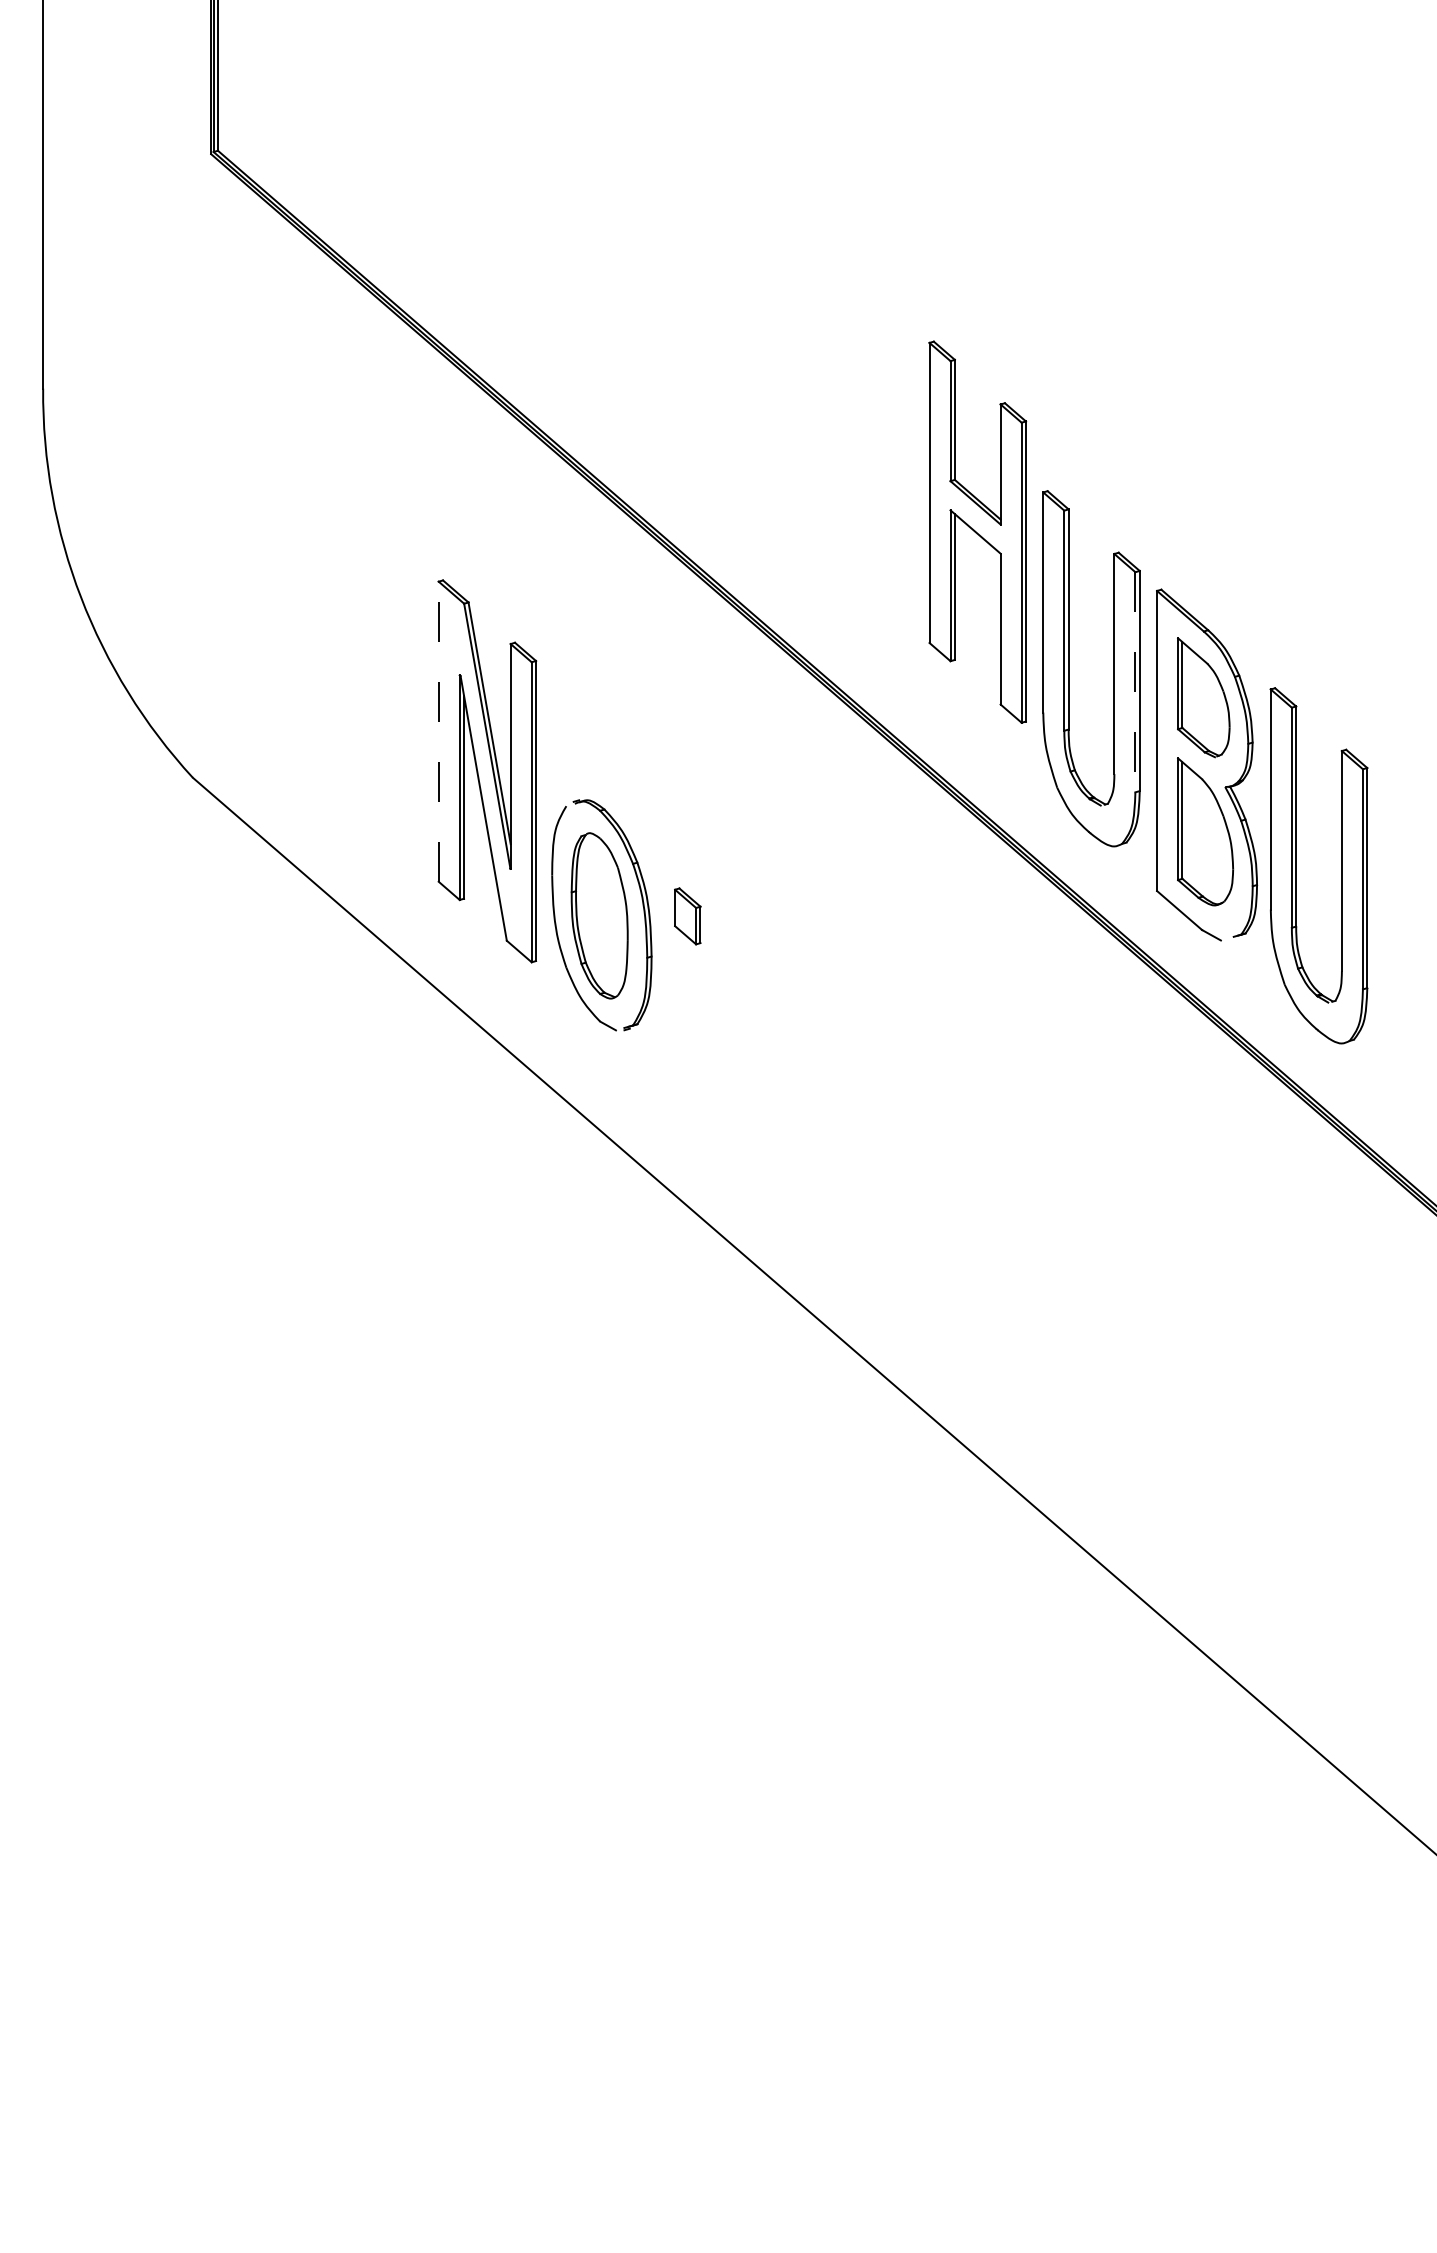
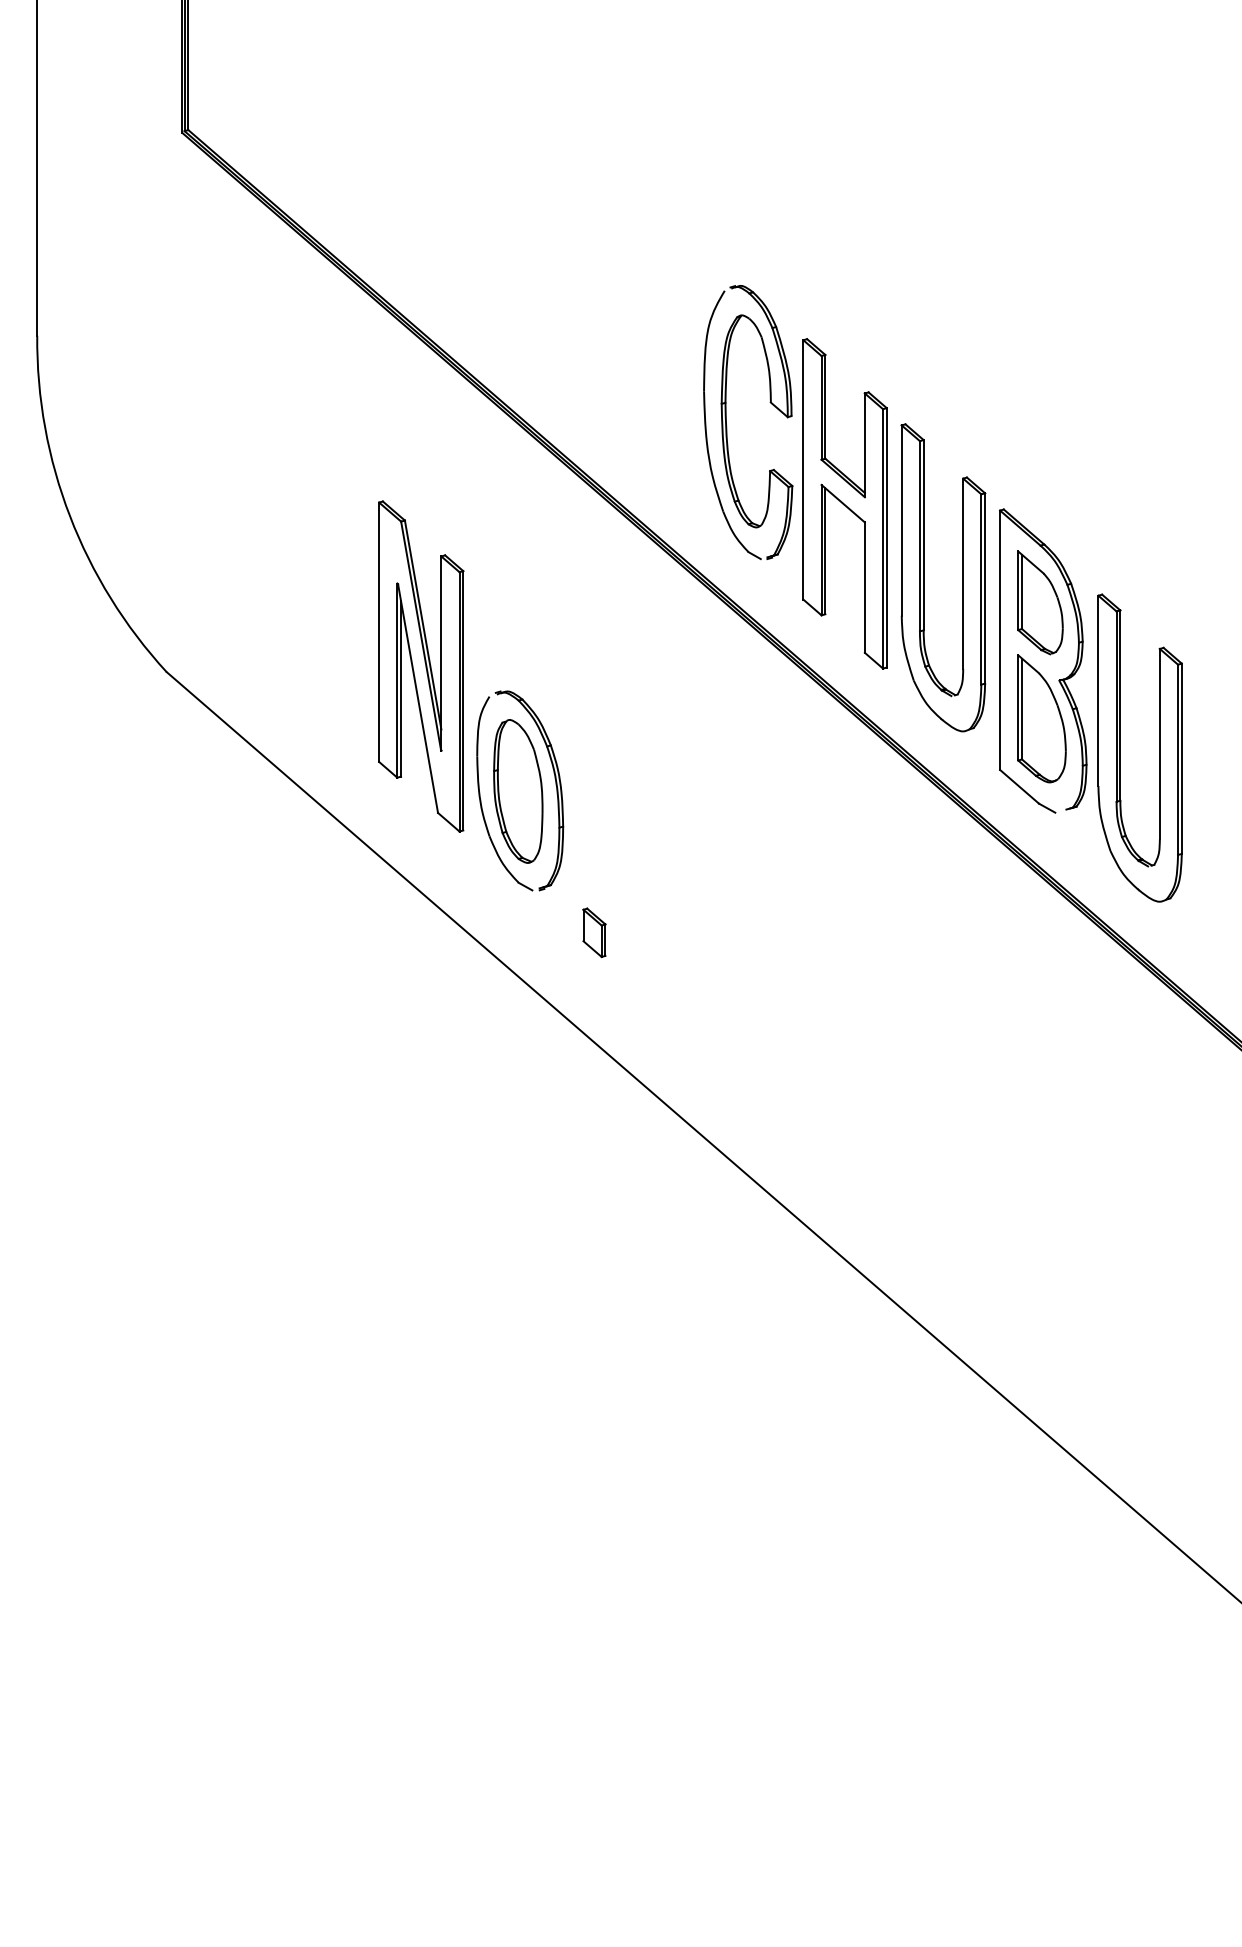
part: (841, 493) -> (727, 426), added
part: (977, 531) -> (844, 503), moved
line: (1135, 682) -> (981, 589), dashed -> solid
line: (438, 731) -> (378, 632), dashed -> solid
part: (687, 916) -> (594, 932), moved

